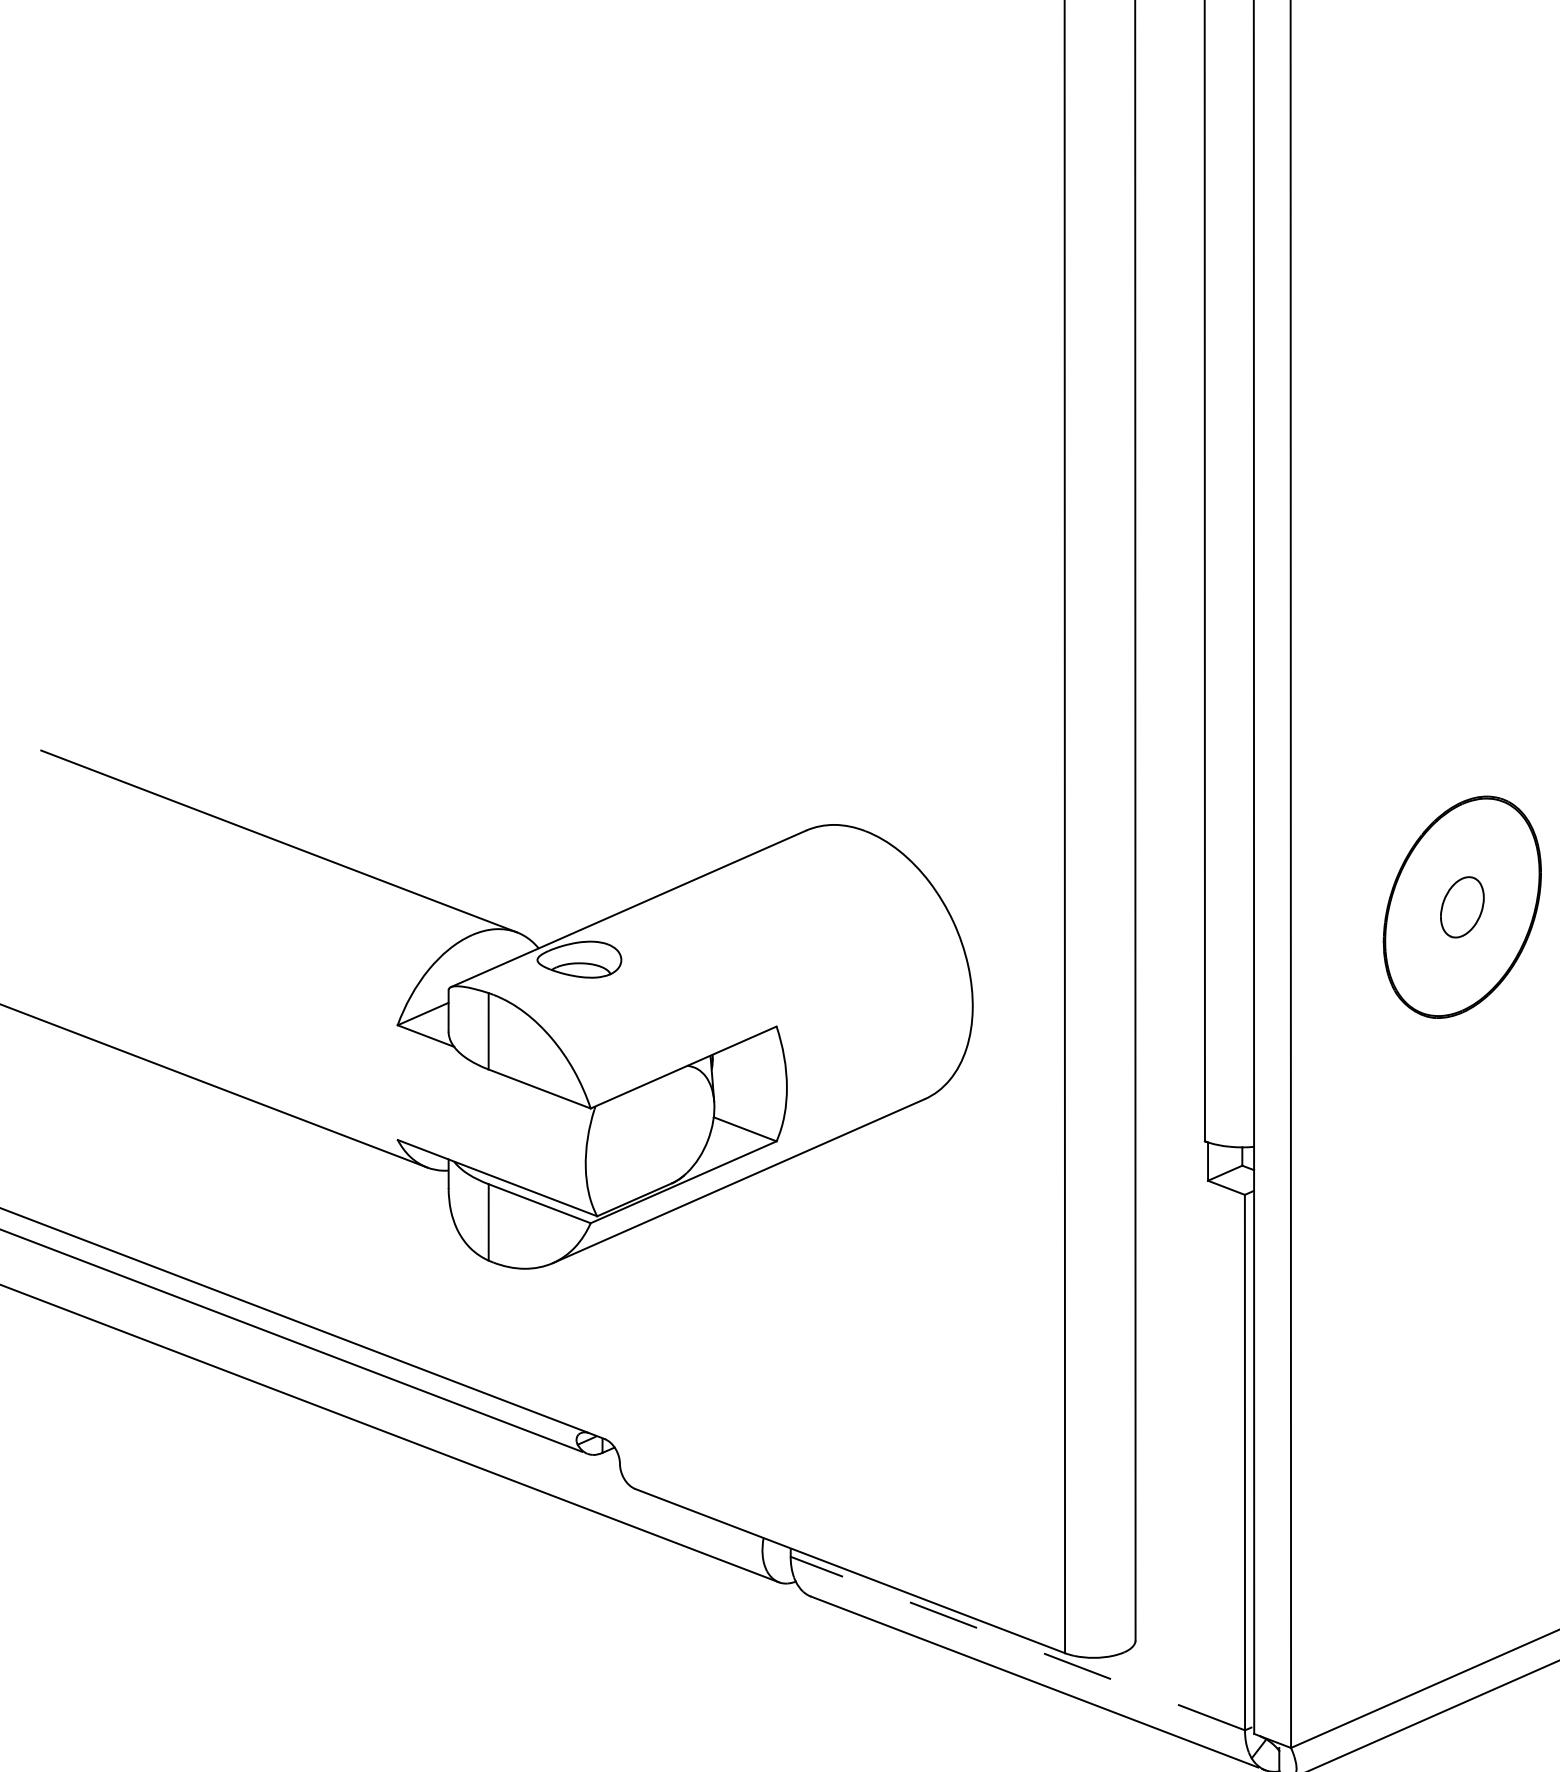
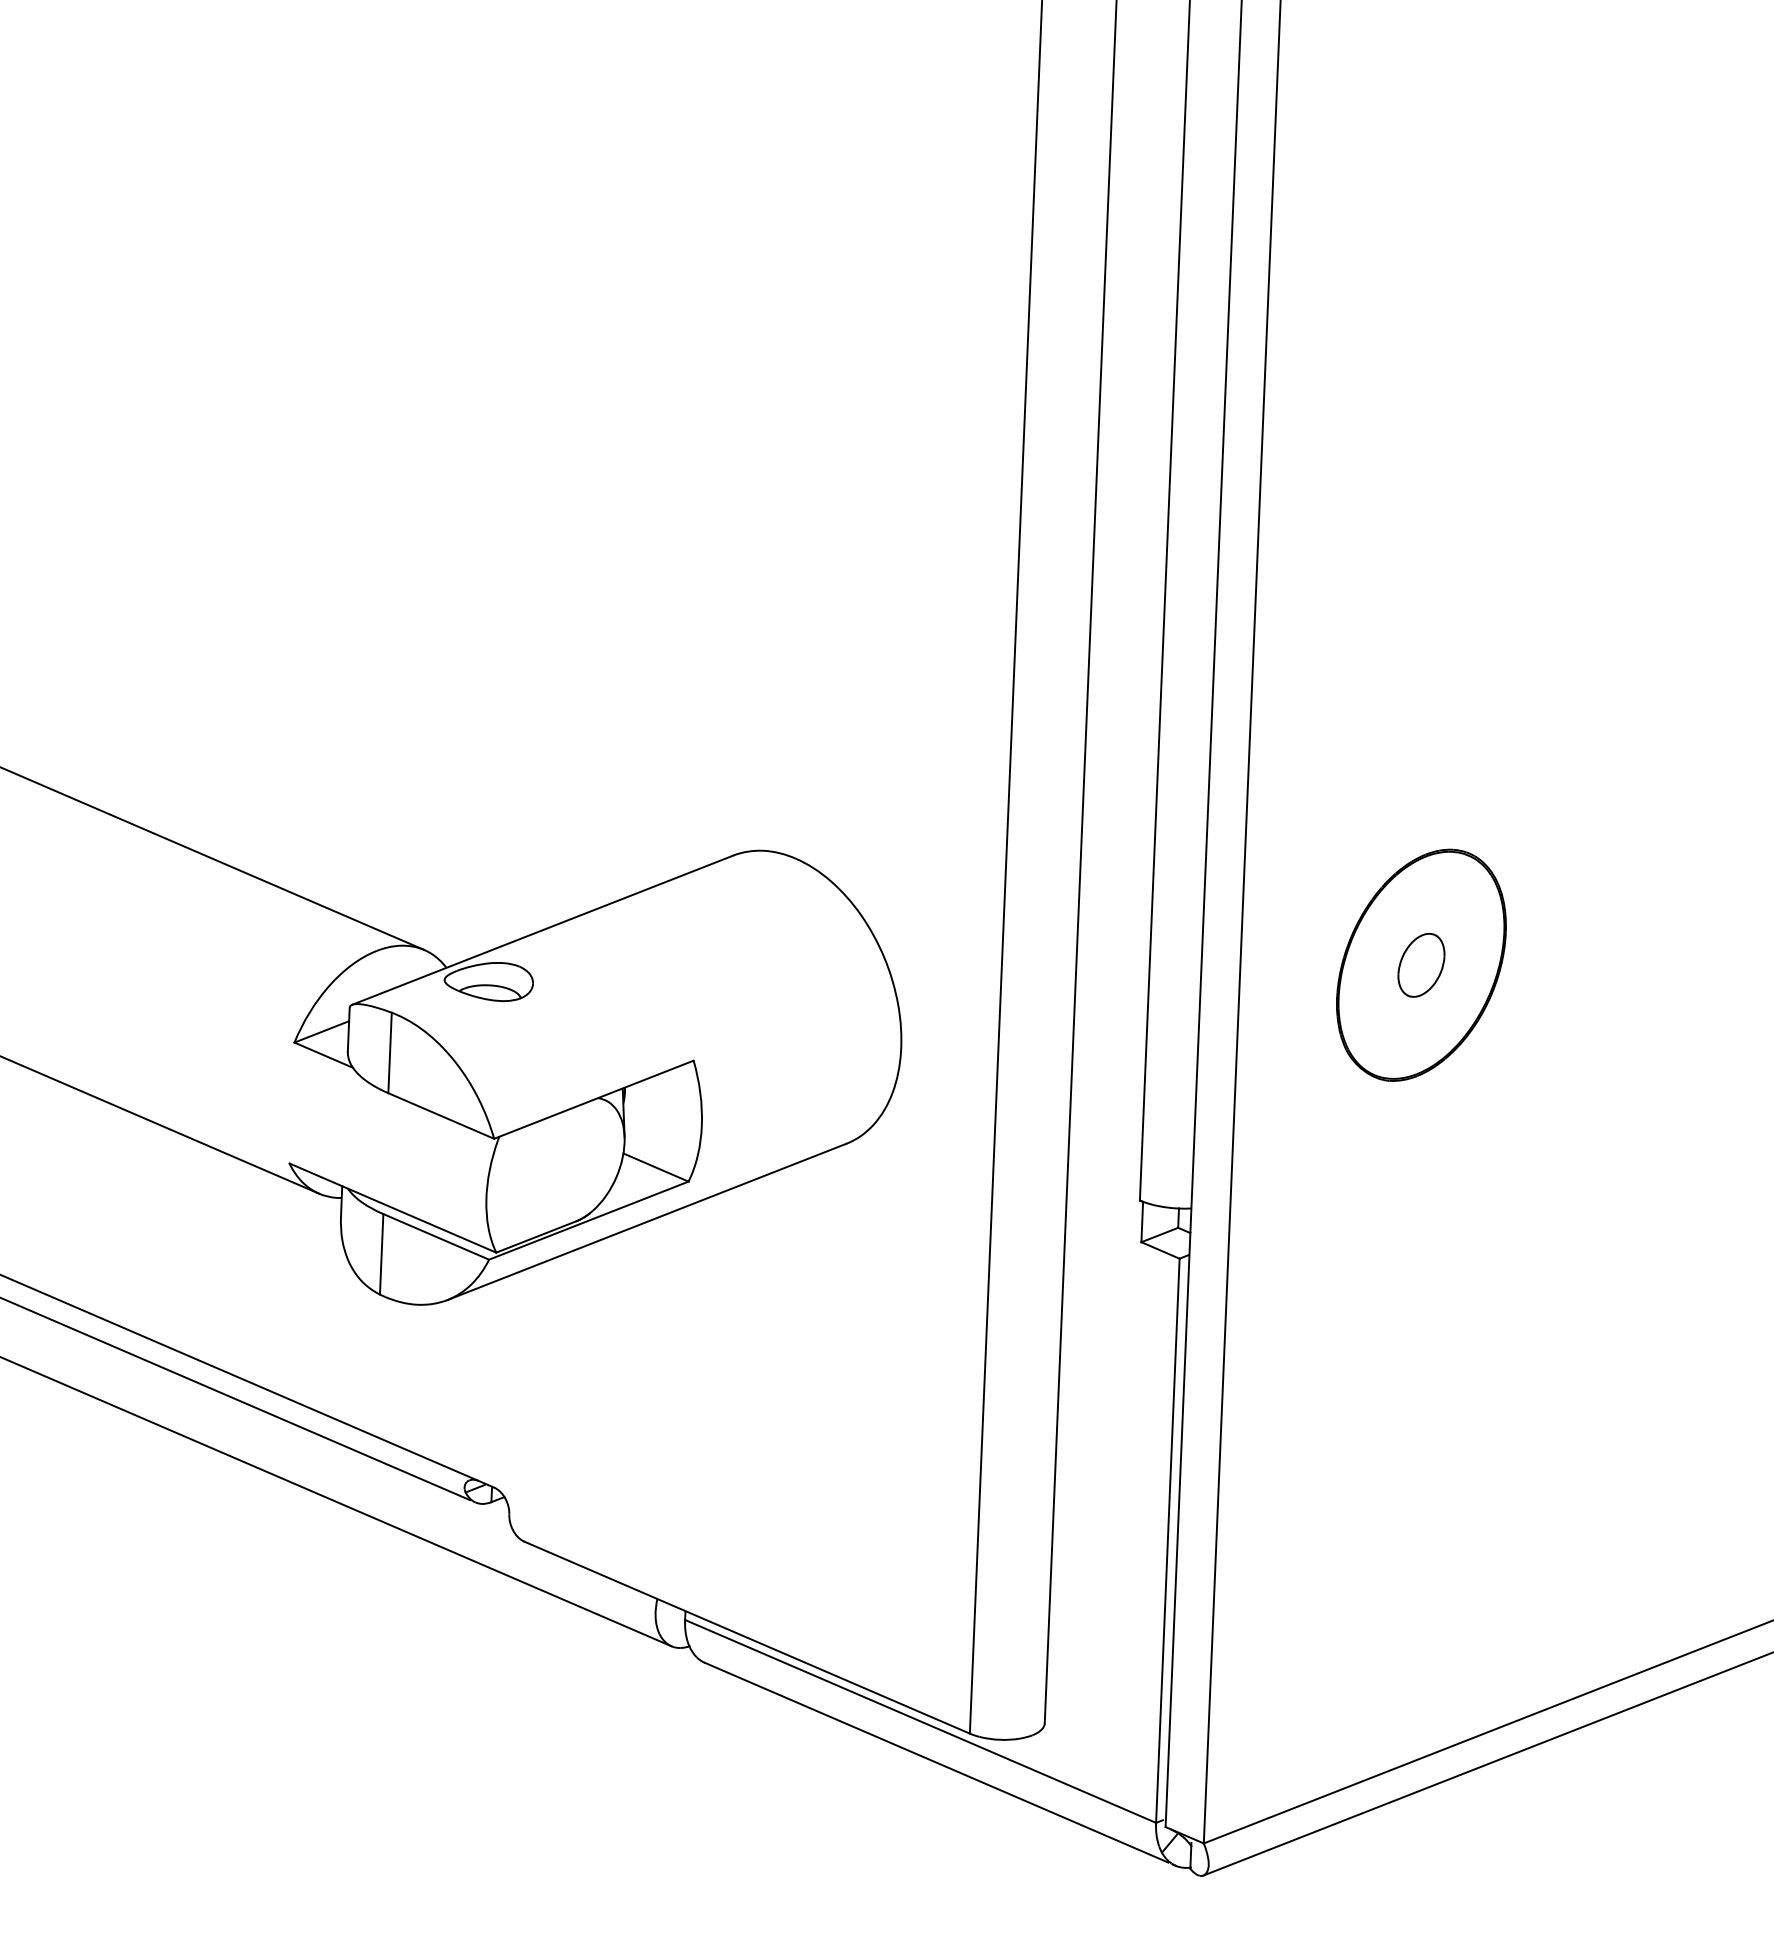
line: (1017, 1643) -> (920, 1721), dashed -> solid

